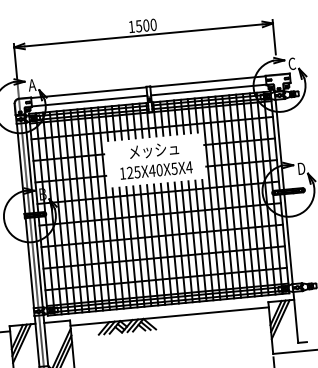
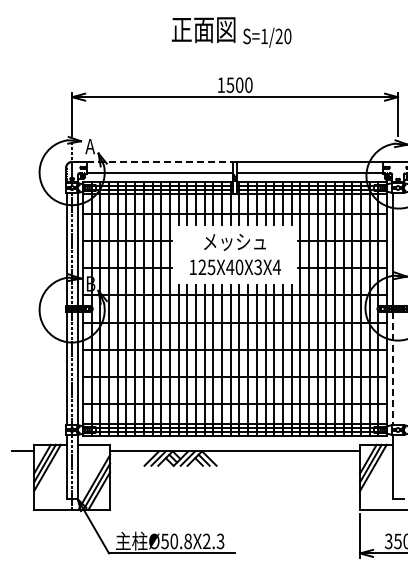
line: (89, 92) -> (160, 162), solid -> dashed
text: (173, 168) -> (257, 266), 125X40X5X4 -> 125X40X3X4
line: (288, 239) -> (392, 368), solid -> dashed

